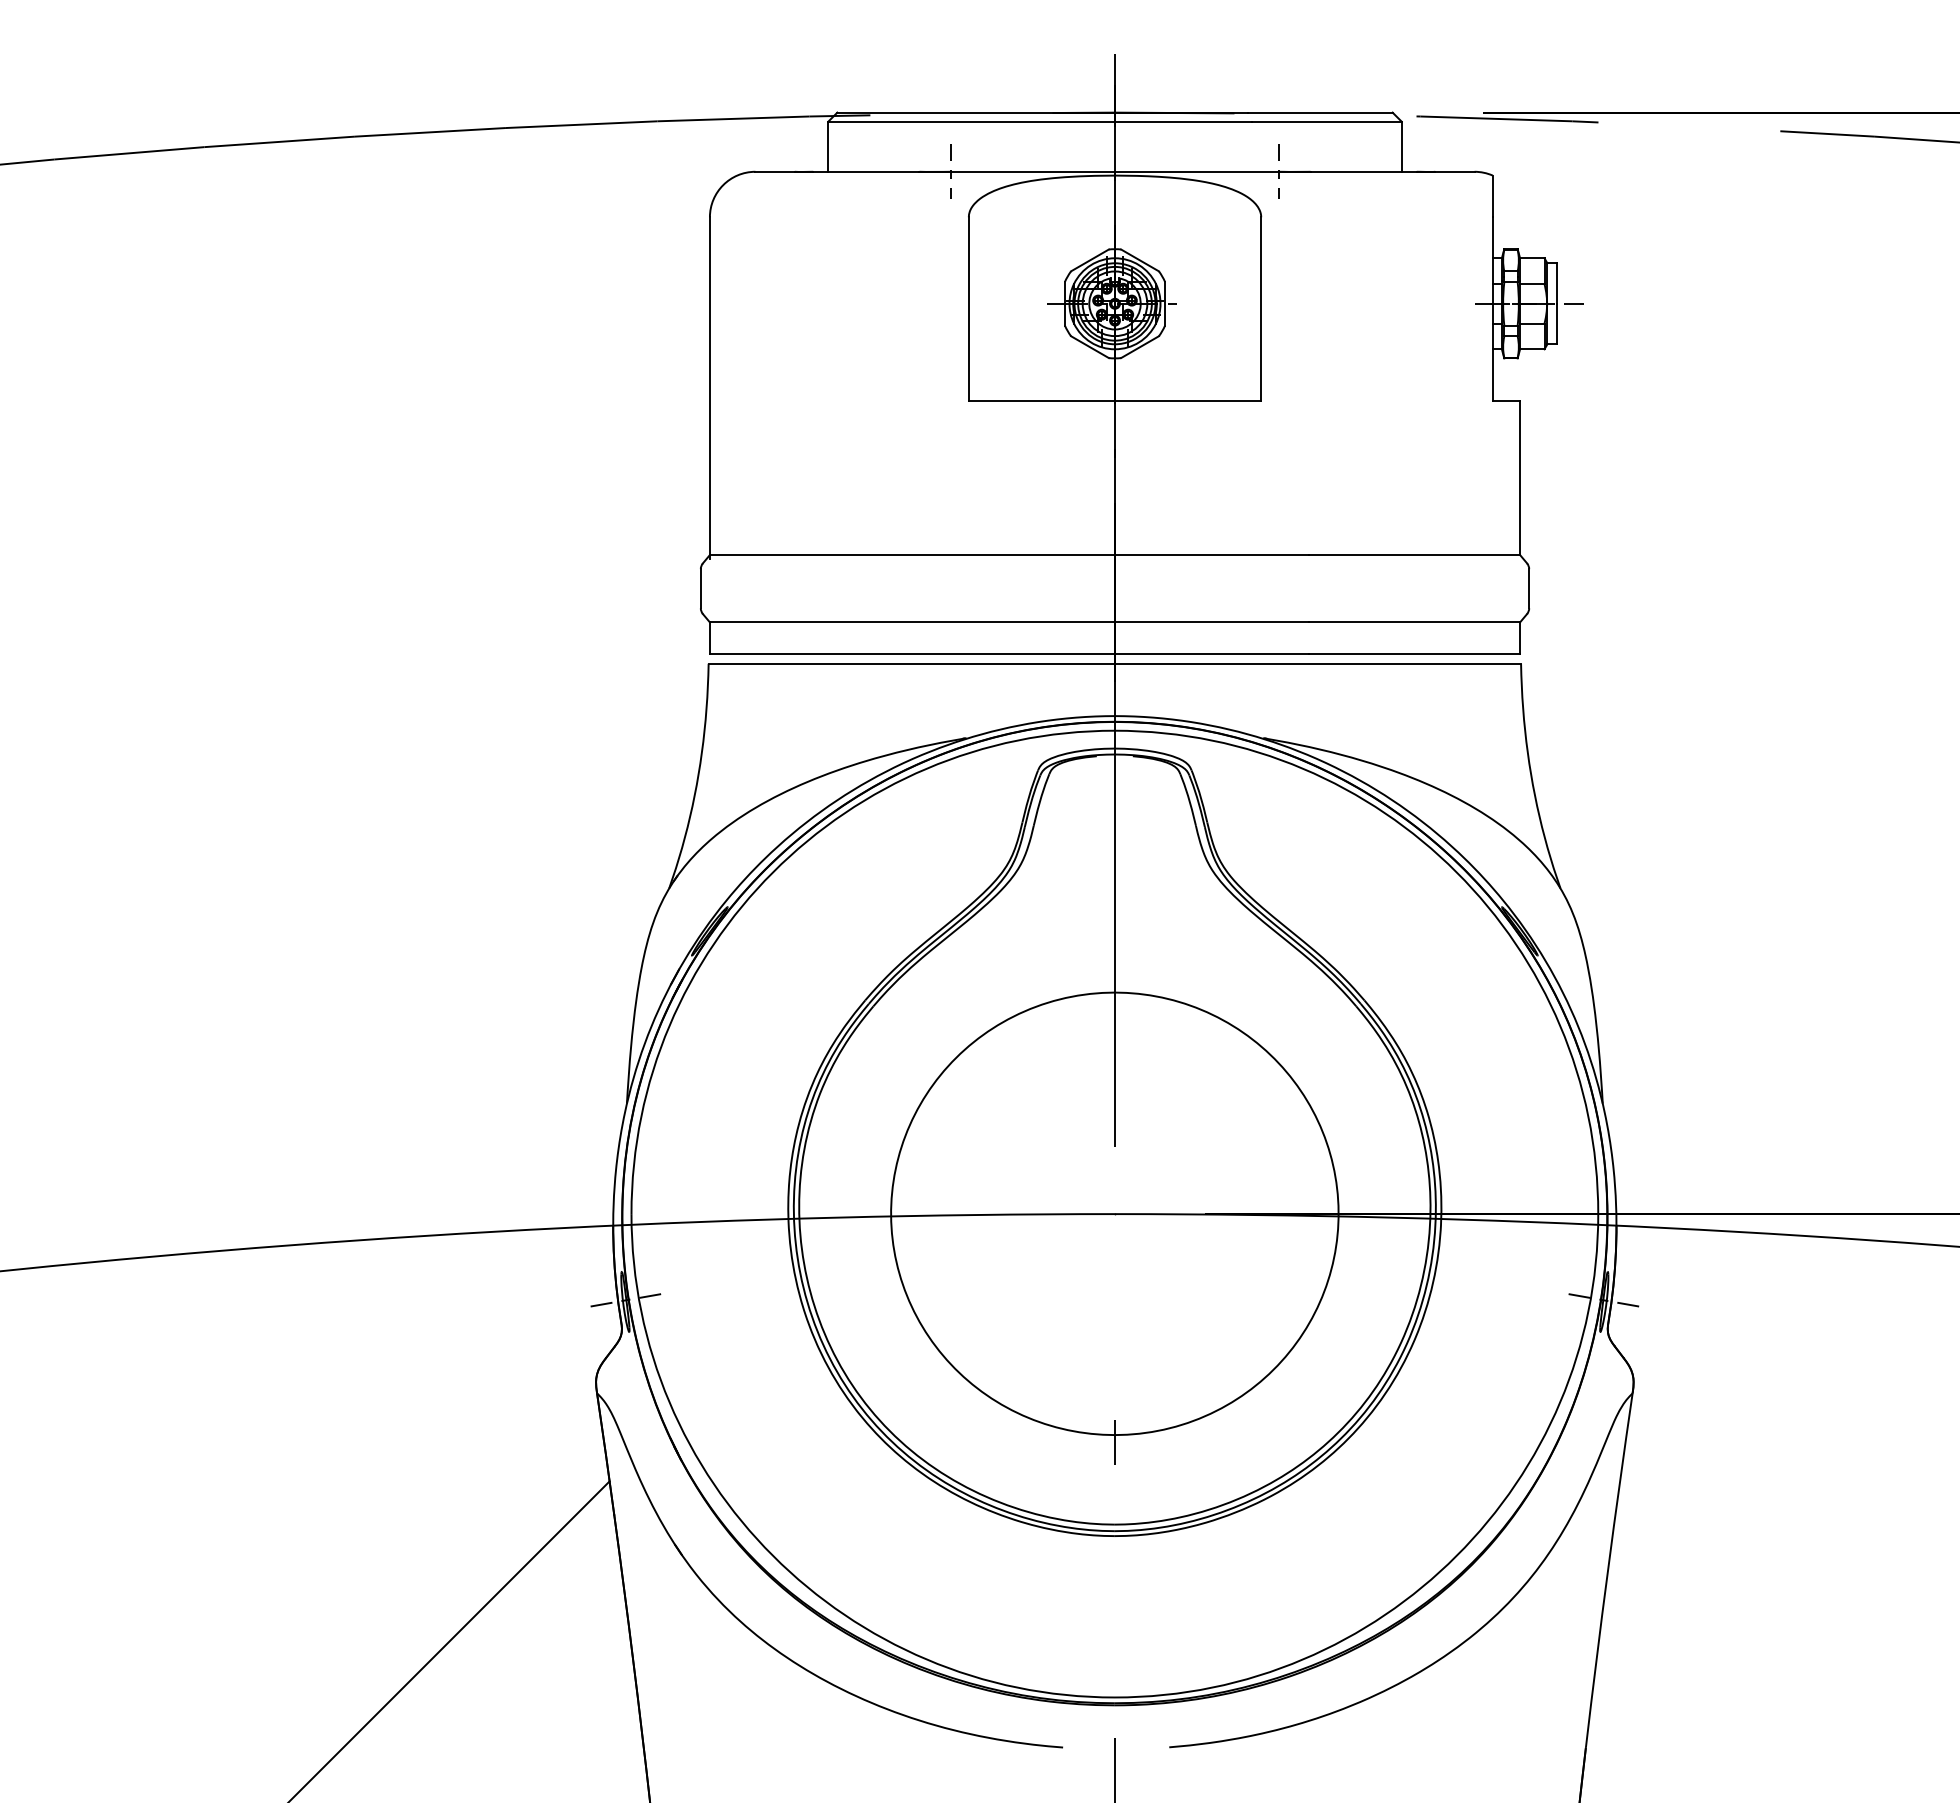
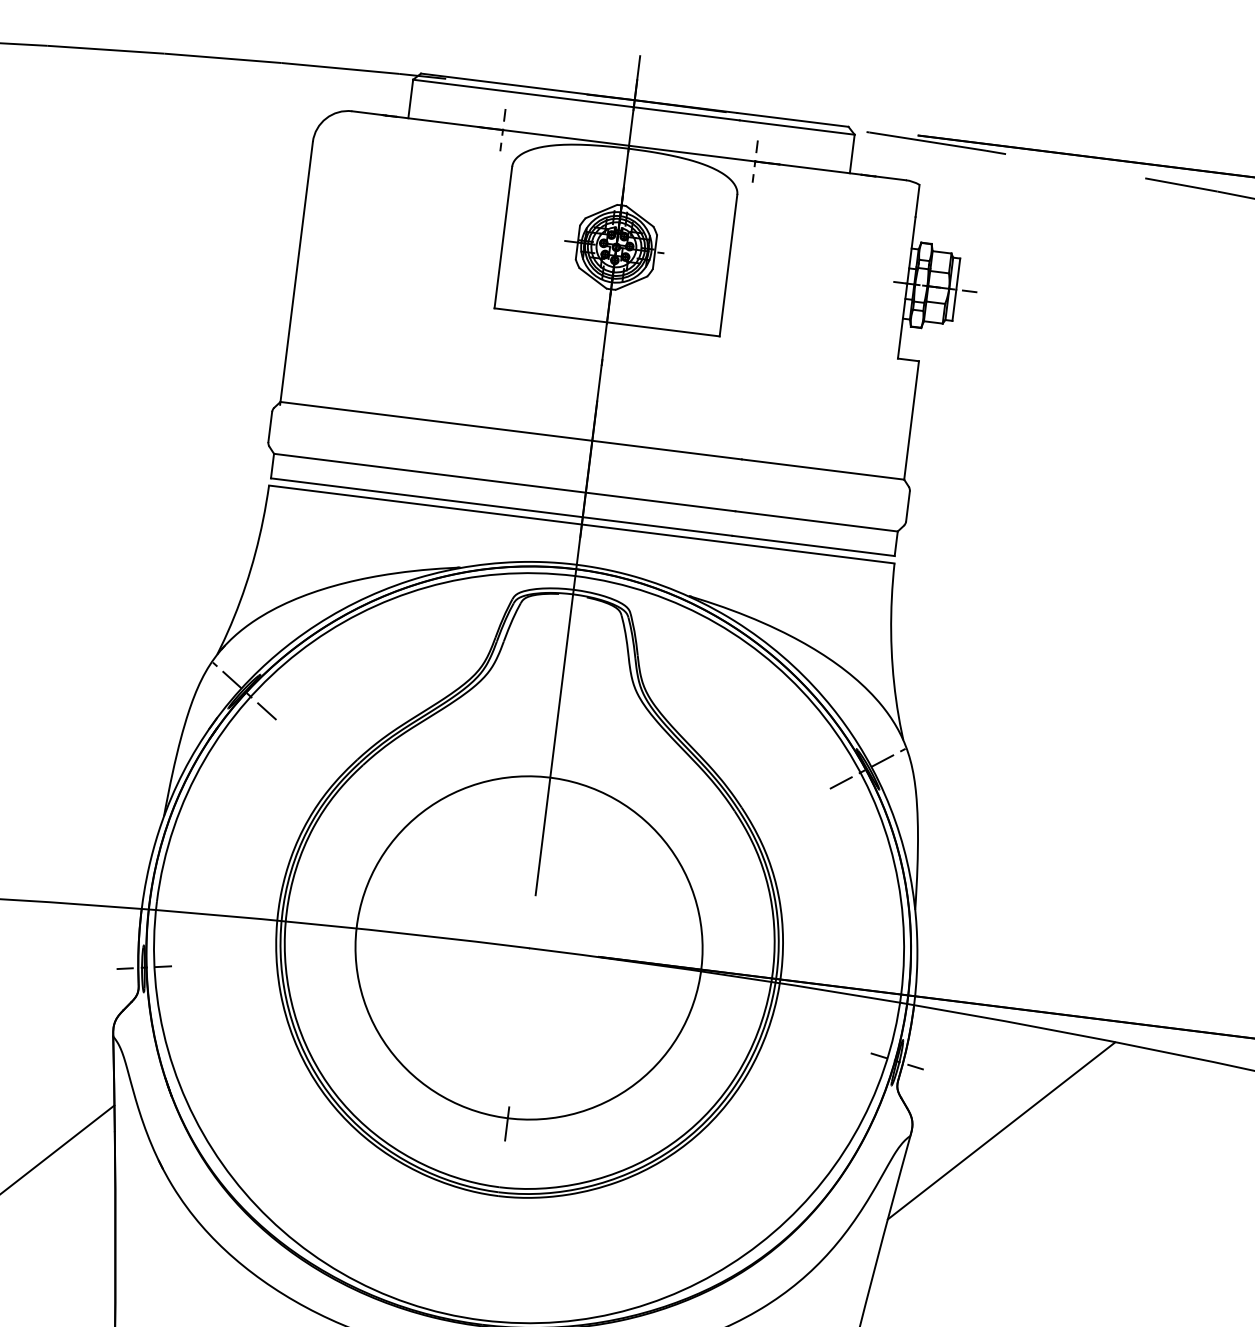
line: (710, 930) -> (244, 691), added
line: (1519, 930) -> (867, 768), added
line: (1748, 1372) -> (1001, 1130), added

